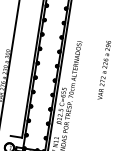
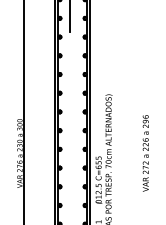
text: (104, 70) -> (145, 153), moved

